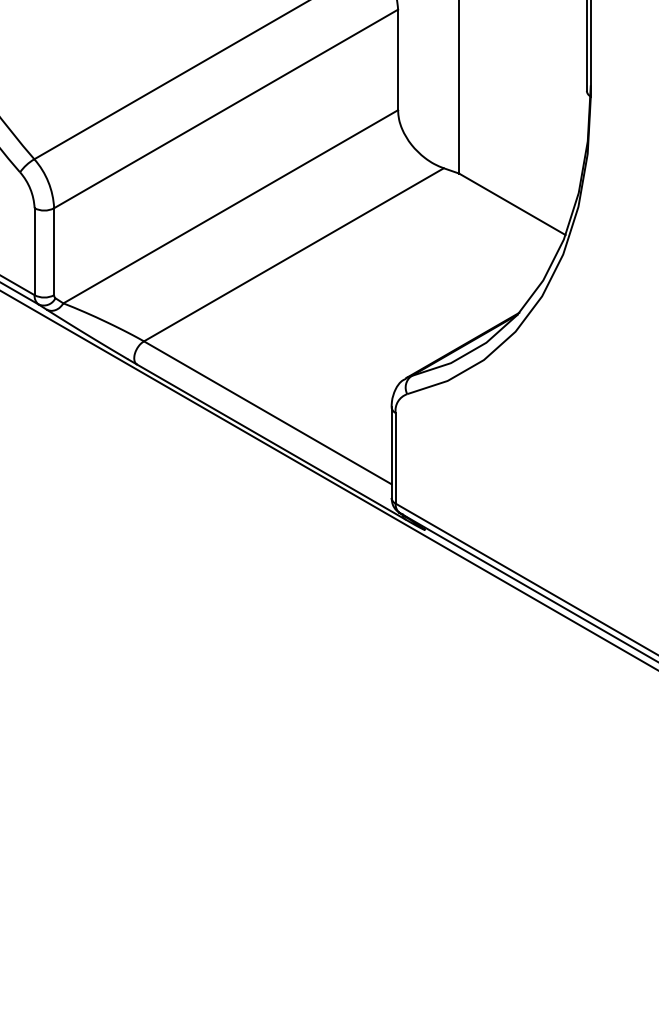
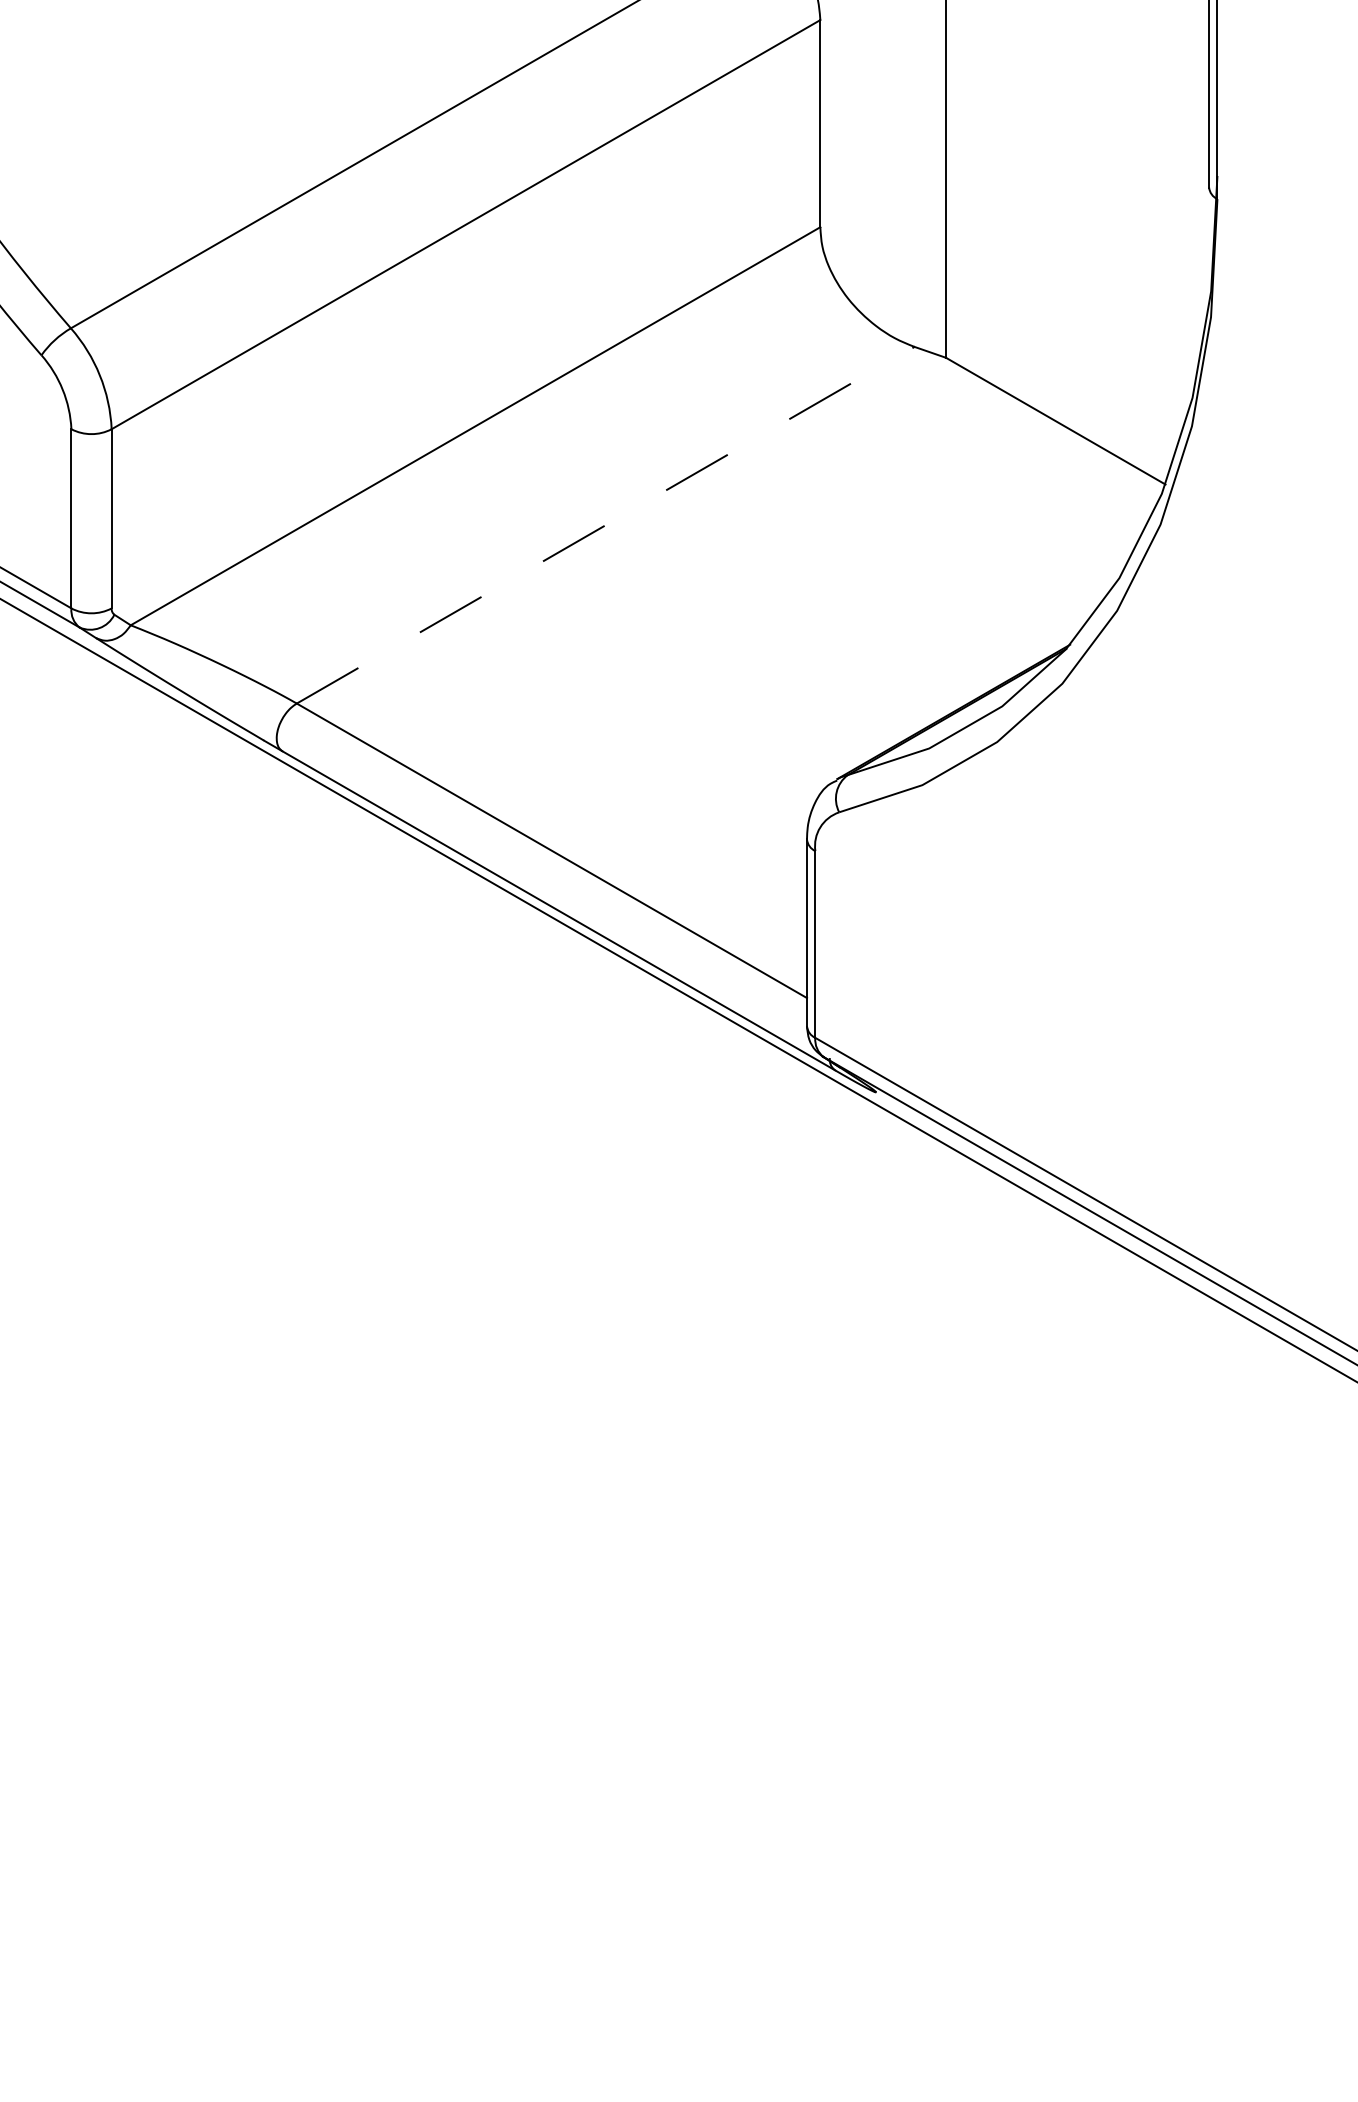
line: (294, 254) -> (606, 524), solid -> dashed

